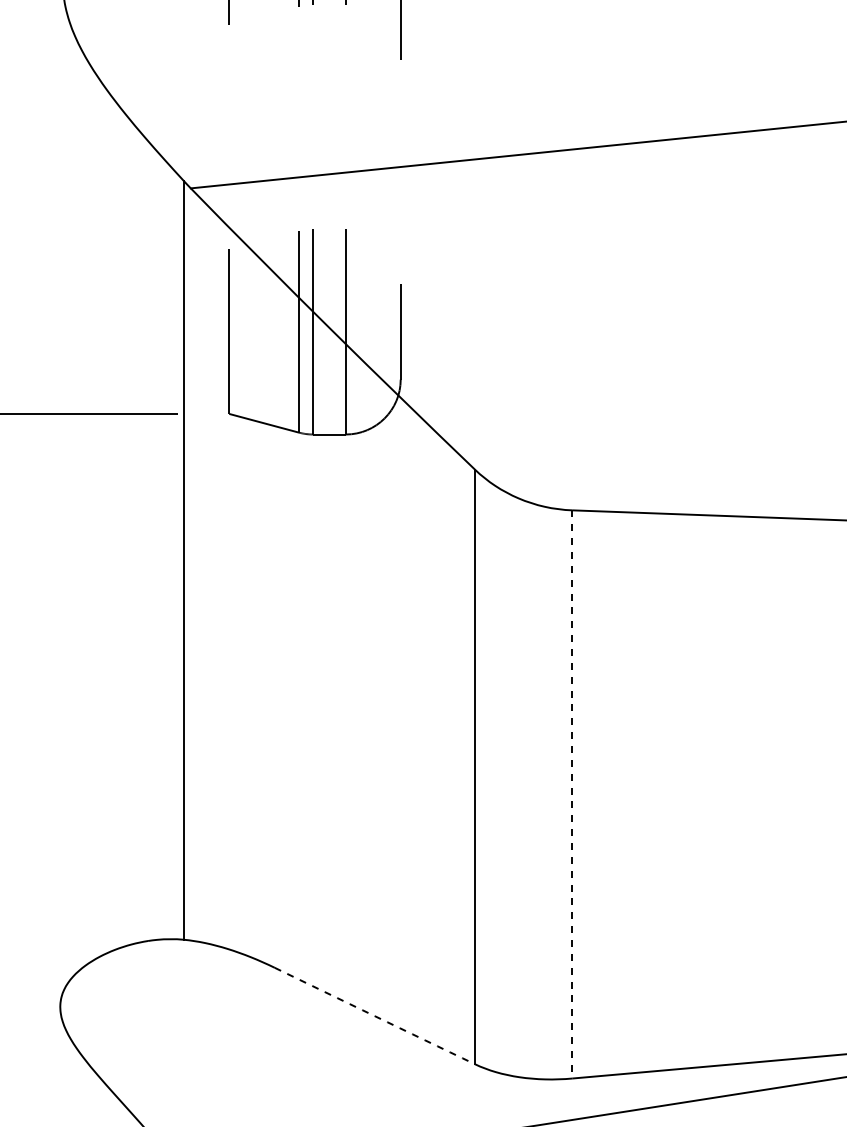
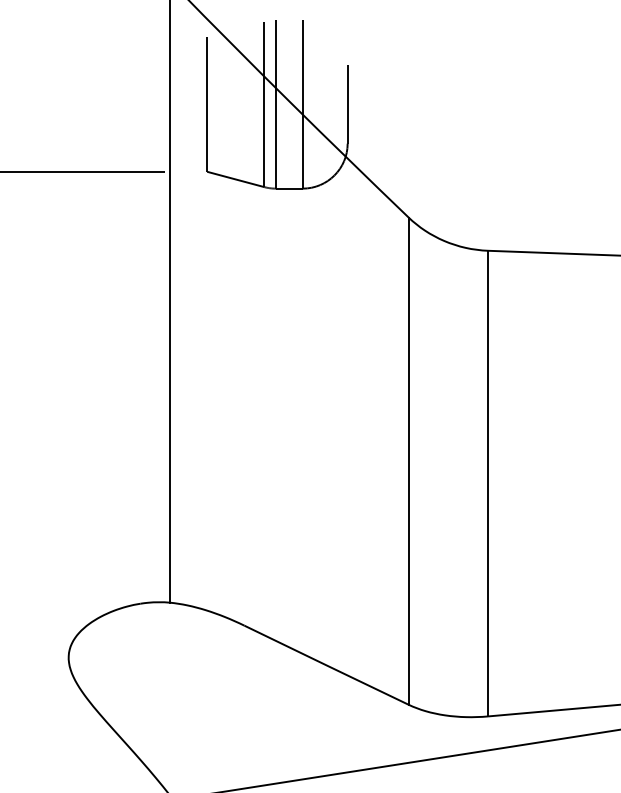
line: (572, 794) -> (488, 483), dashed -> solid
arc: (374, 1016) -> (326, 665), dashed -> solid

